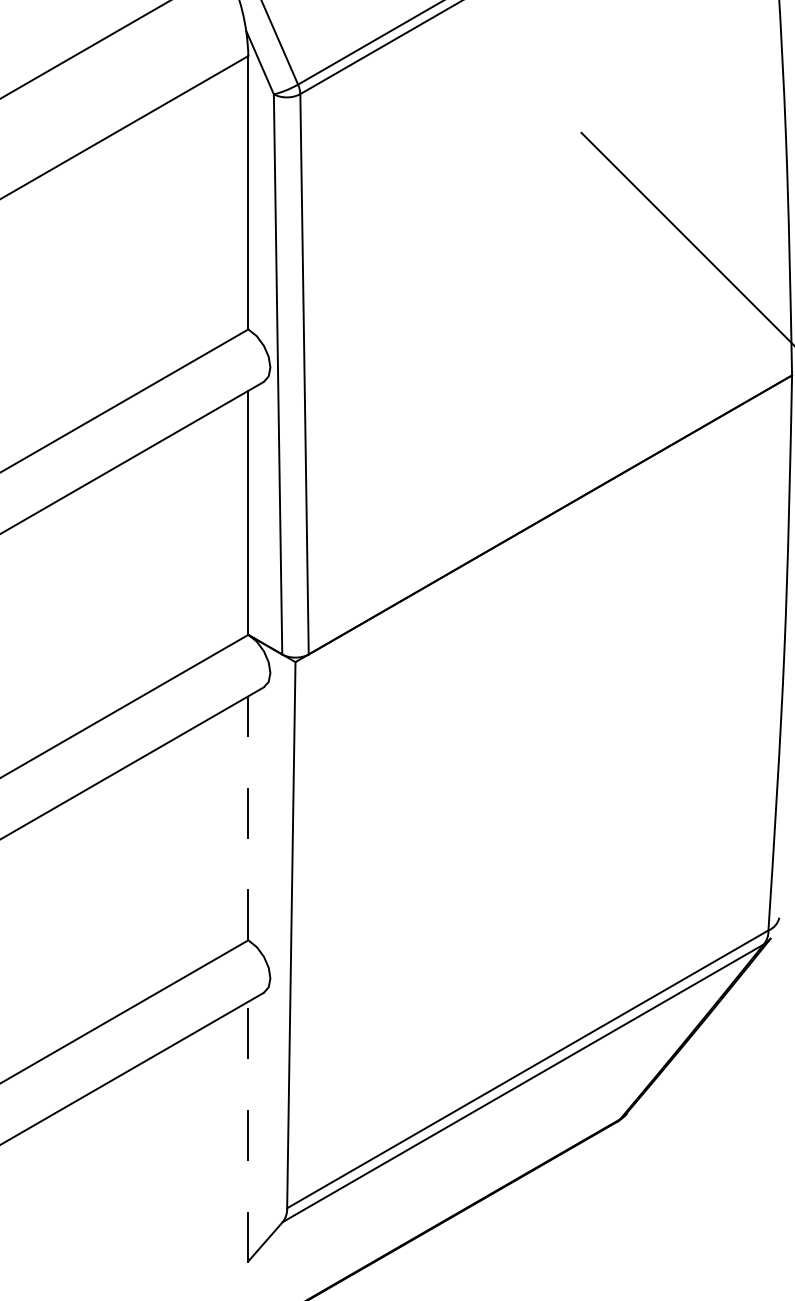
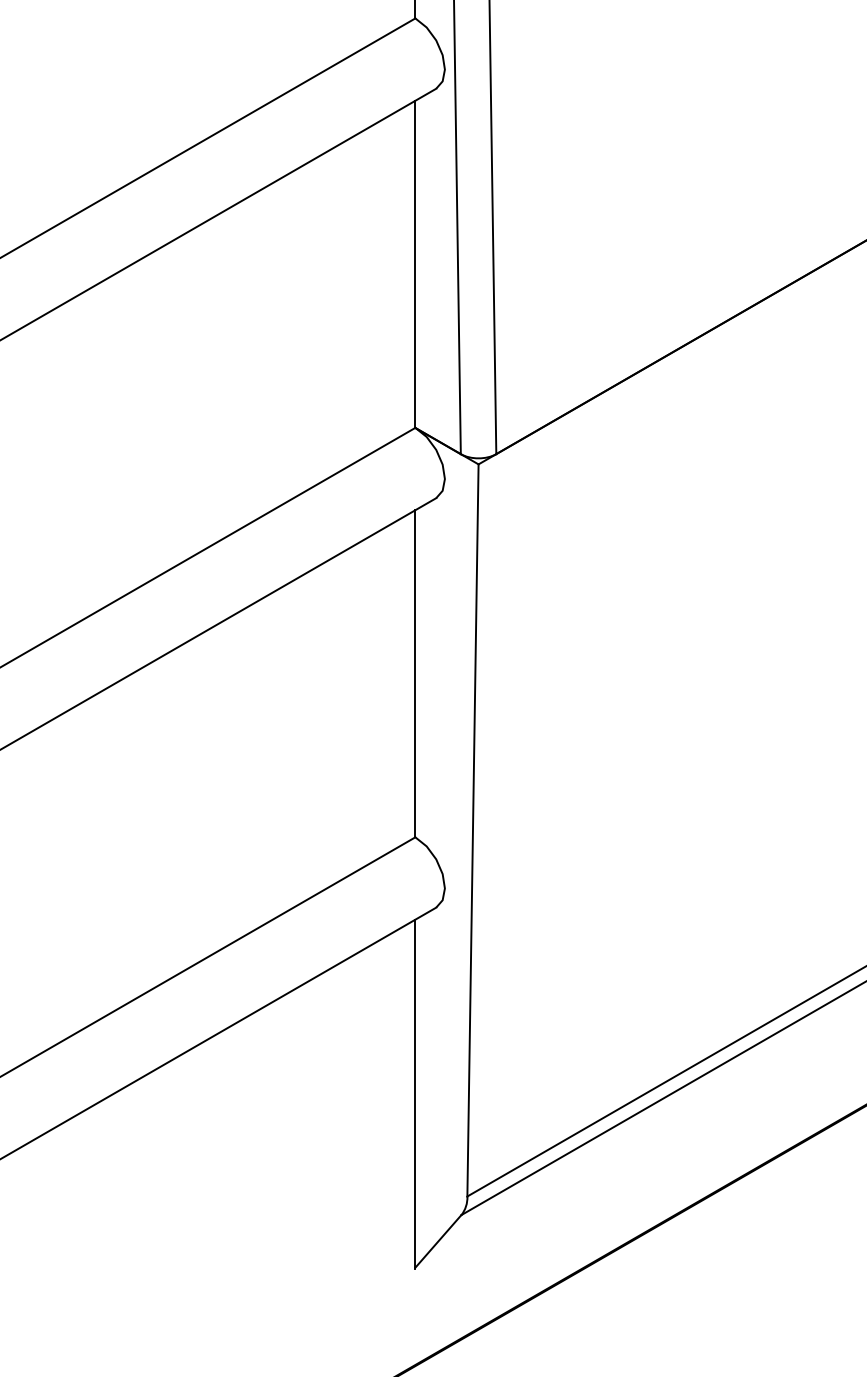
line: (248, 818) -> (415, 674), dashed -> solid
line: (248, 1131) -> (415, 1093), dashed -> solid

